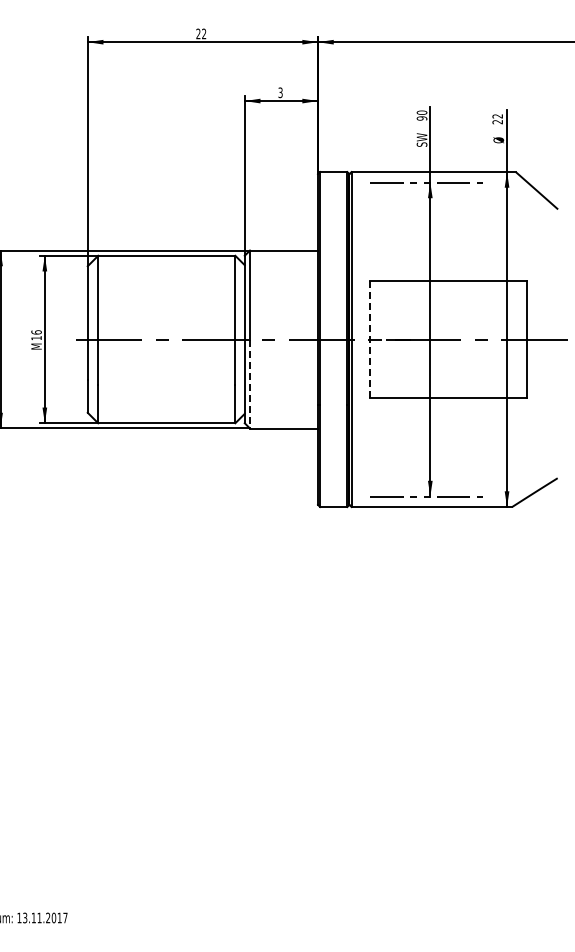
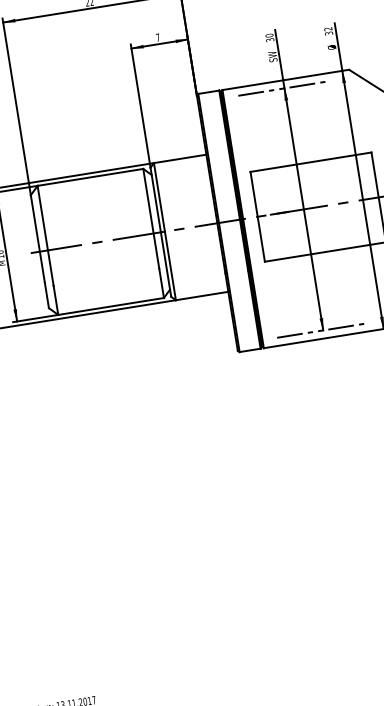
text: (280, 92) -> (157, 37), 3 -> 7
text: (421, 118) -> (269, 40), 90 -> 30
text: (498, 122) -> (329, 33), 22 -> 32
line: (370, 340) -> (257, 217), dashed -> solid
line: (250, 384) -> (170, 266), dashed -> solid

